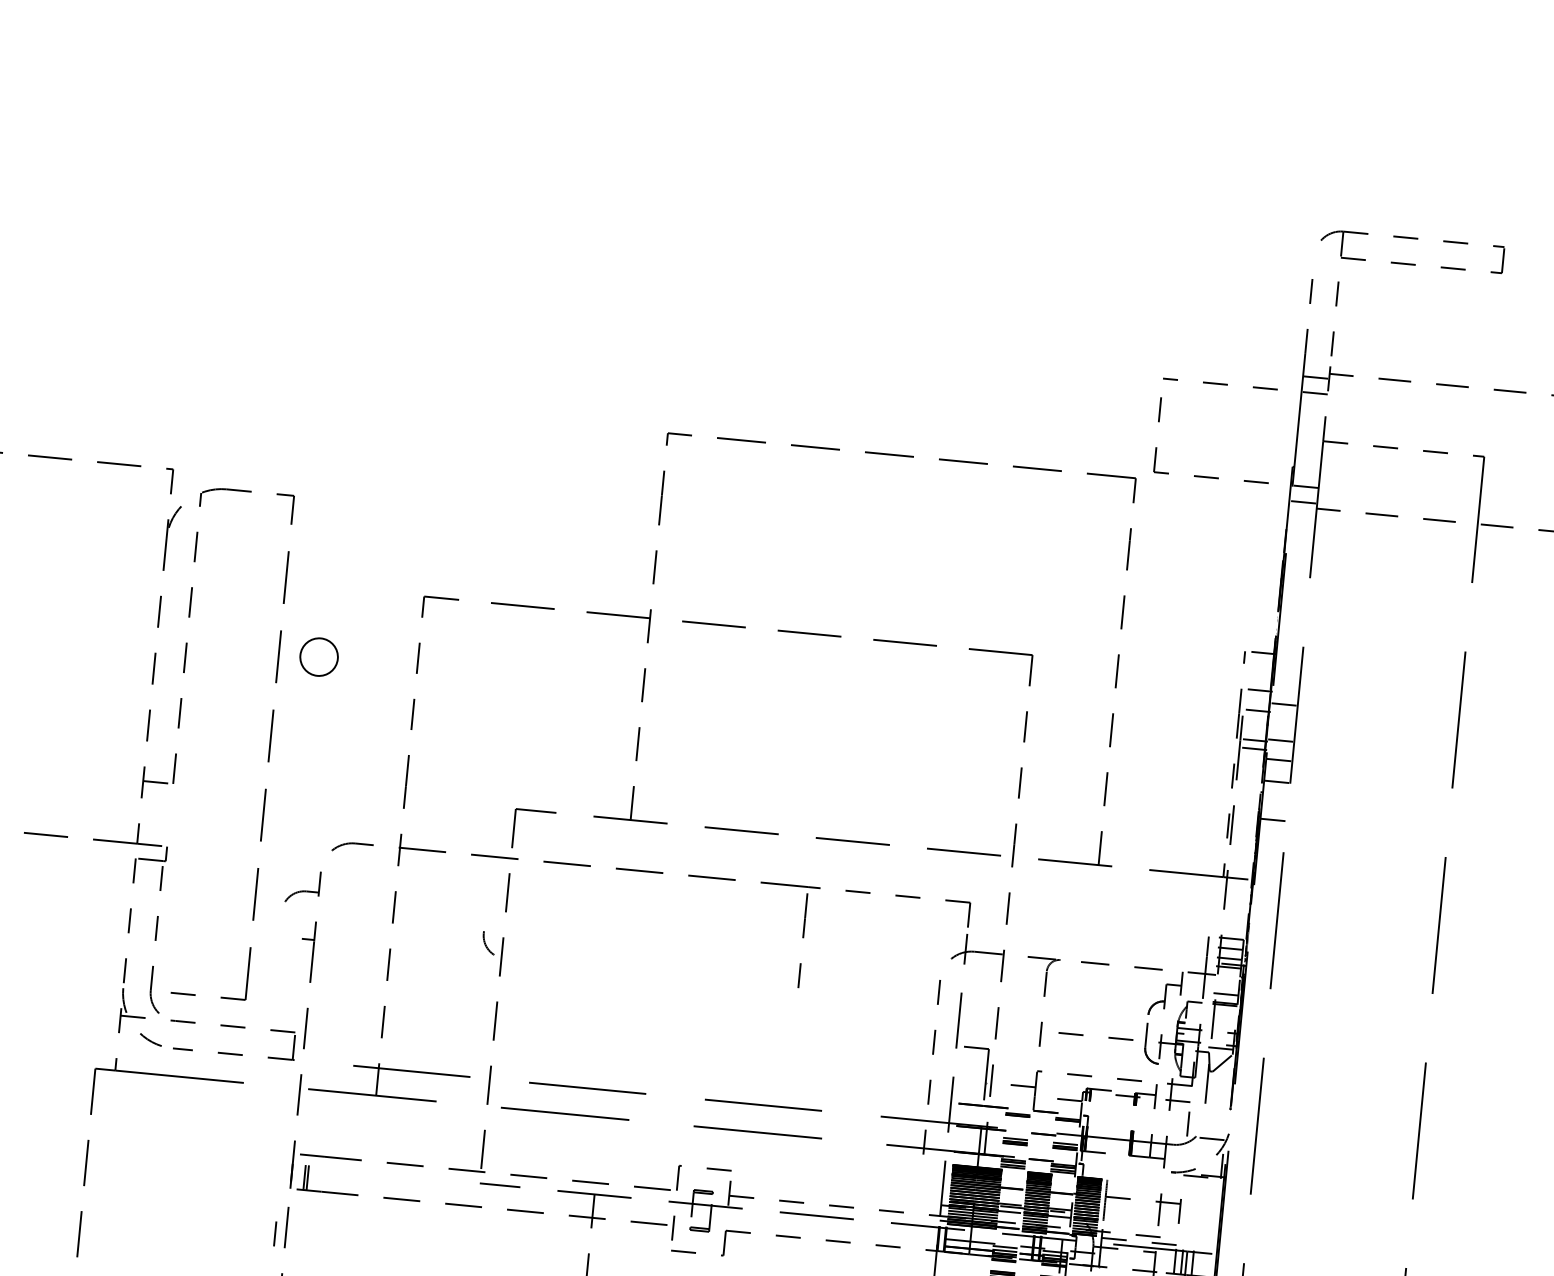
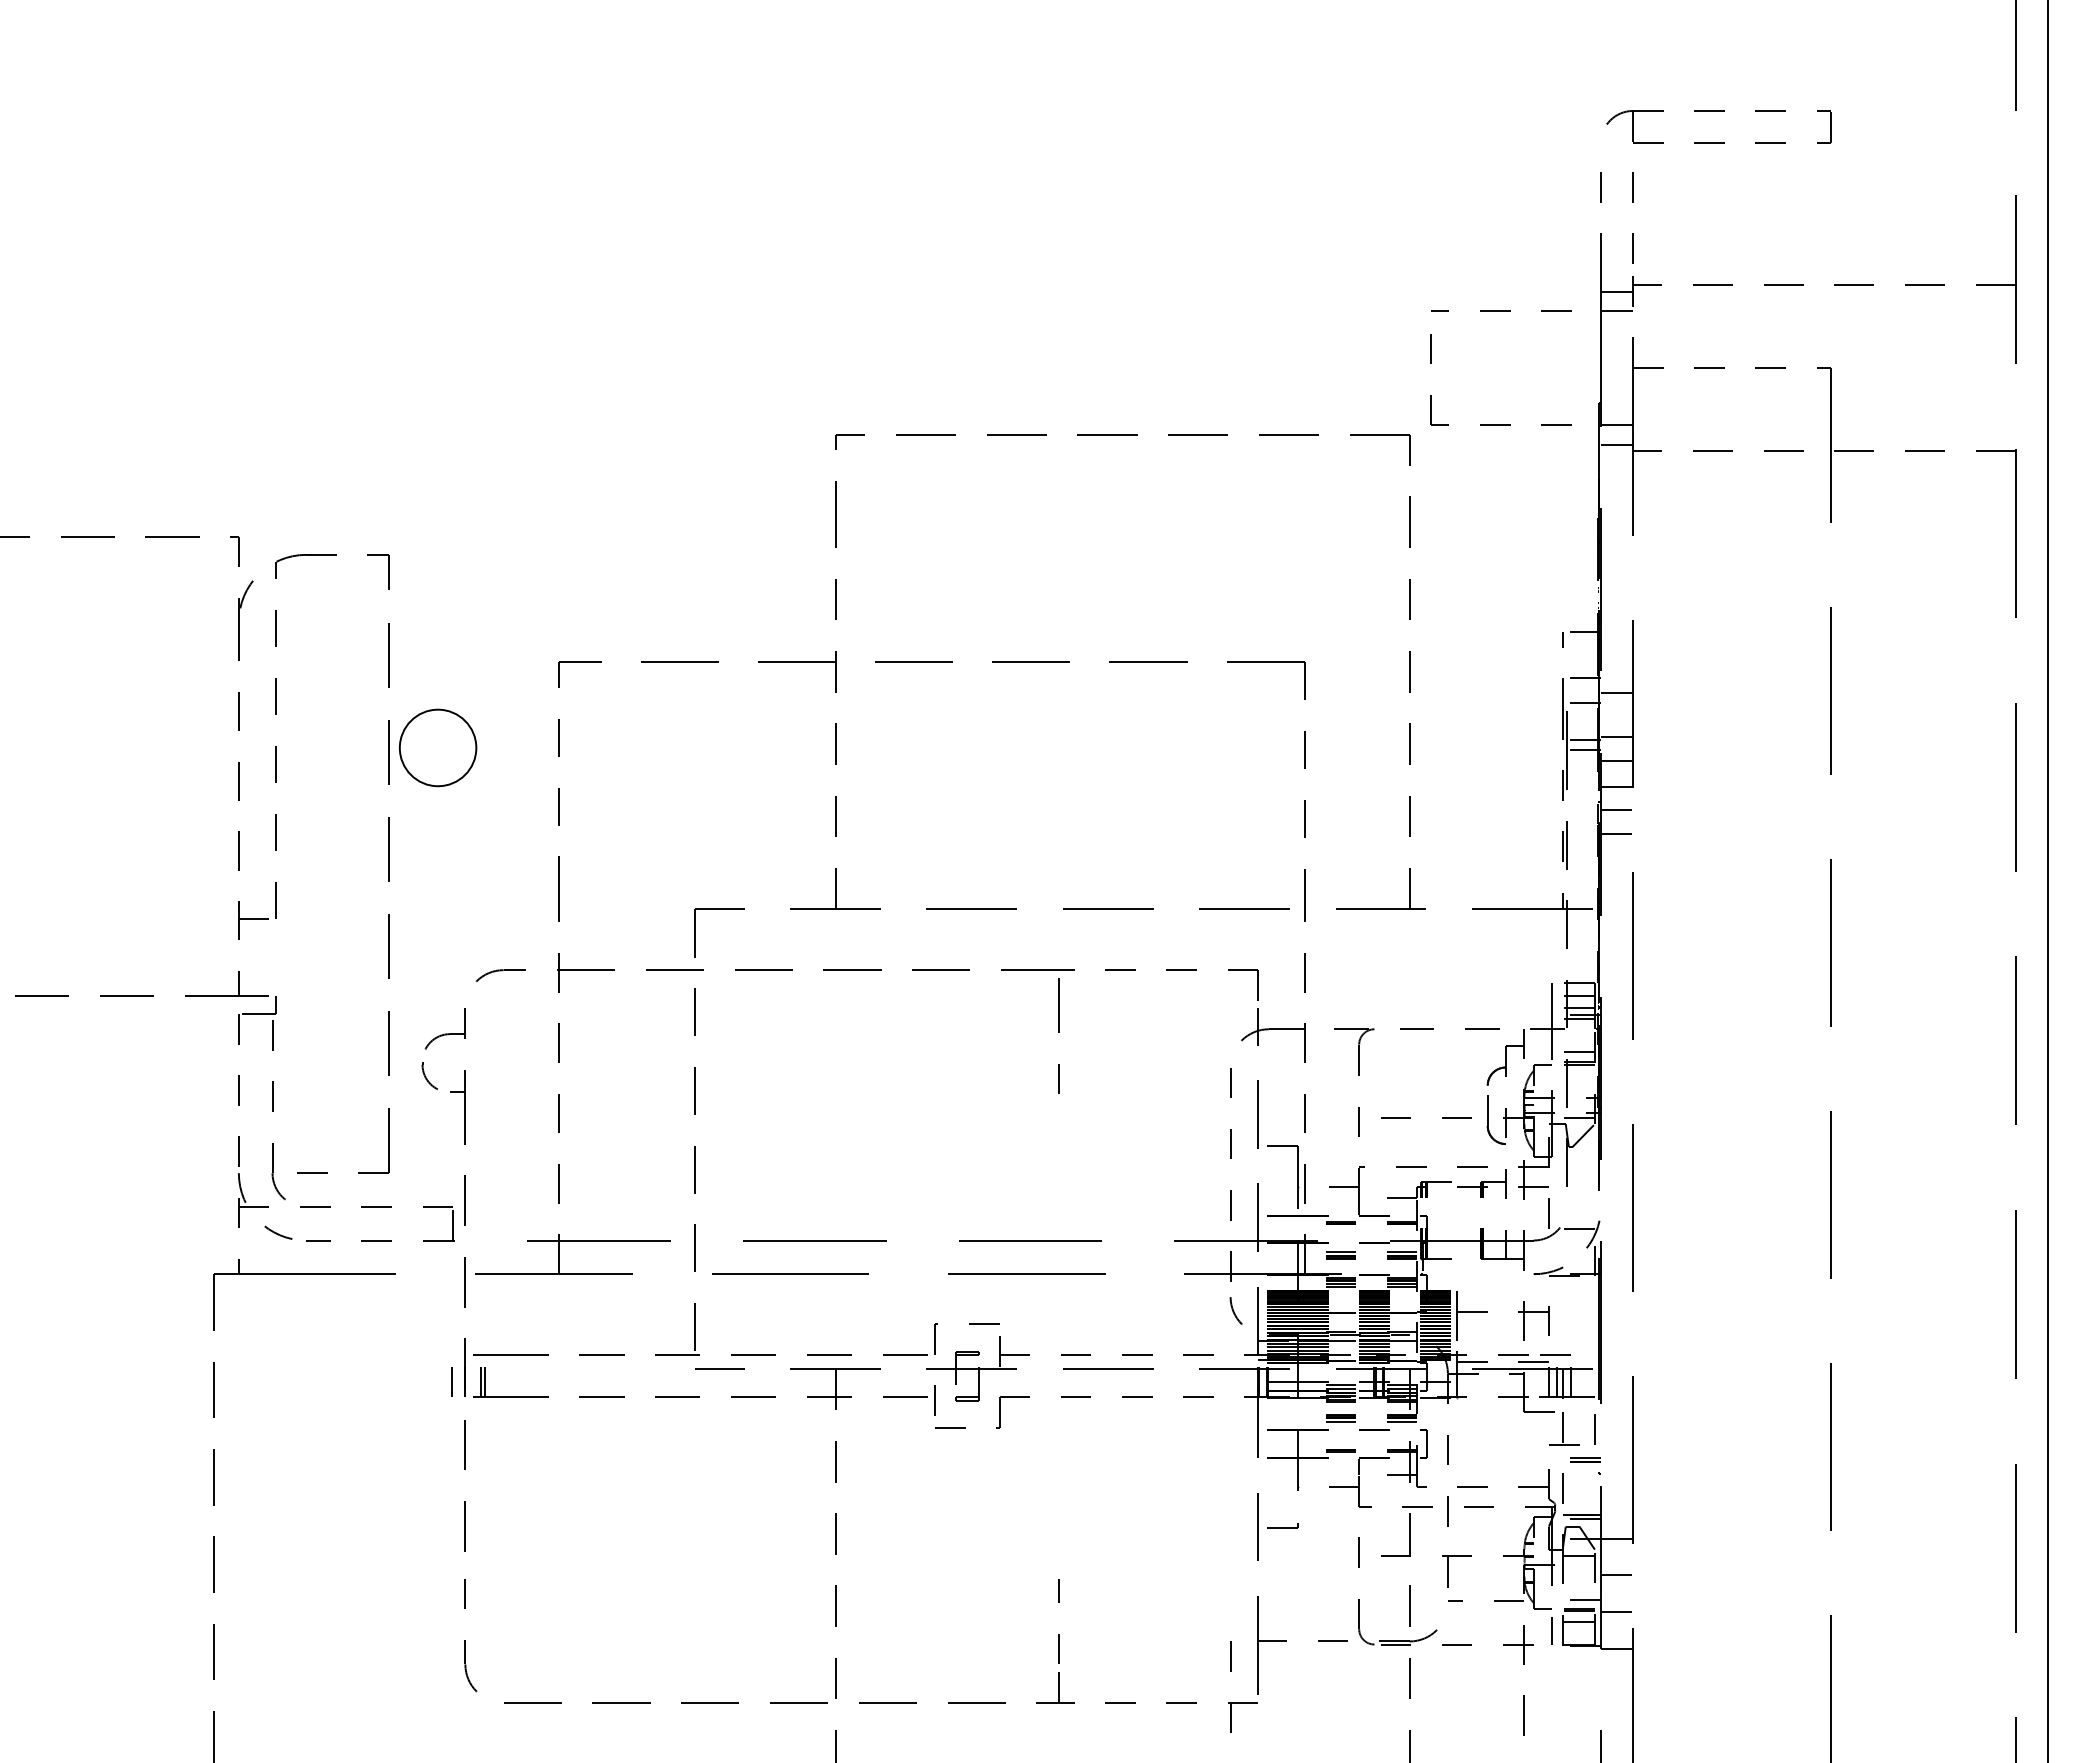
circle: (318, 656) -> (437, 747), size x1.67
line: (1275, 800) -> (1616, 810), added
part: (488, 942) -> (429, 1075), moved
arc: (924, 1179) -> (1234, 1311), added
line: (274, 1233) -> (451, 1381), moved
line: (1181, 1239) -> (1554, 1354), added

